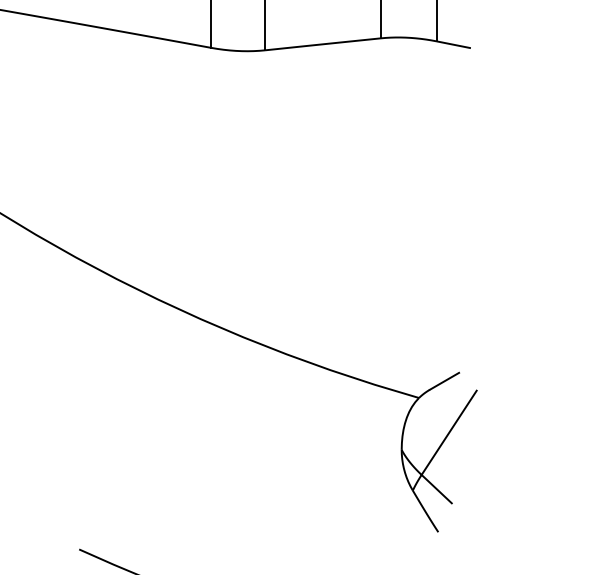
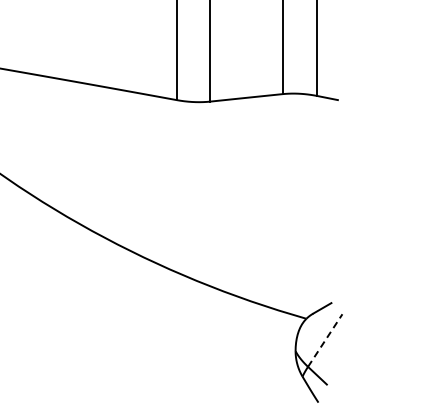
line: (449, 432) -> (325, 340), solid -> dashed

